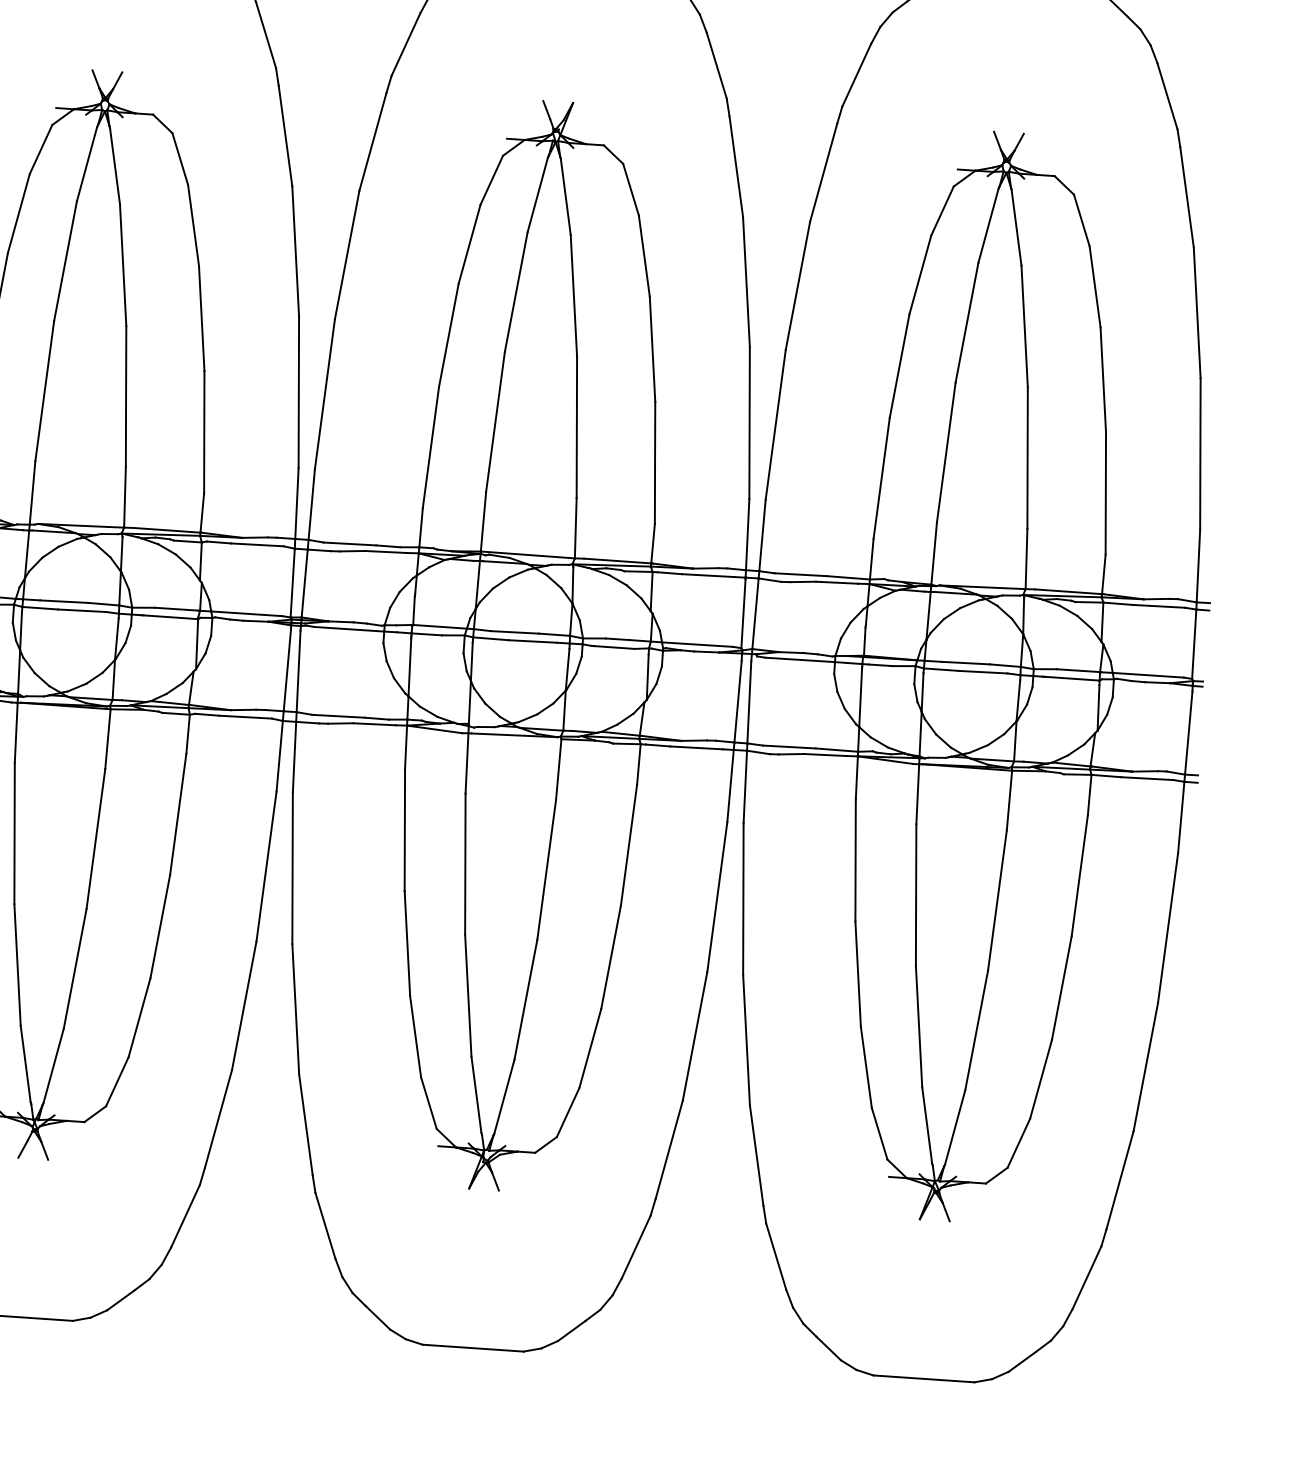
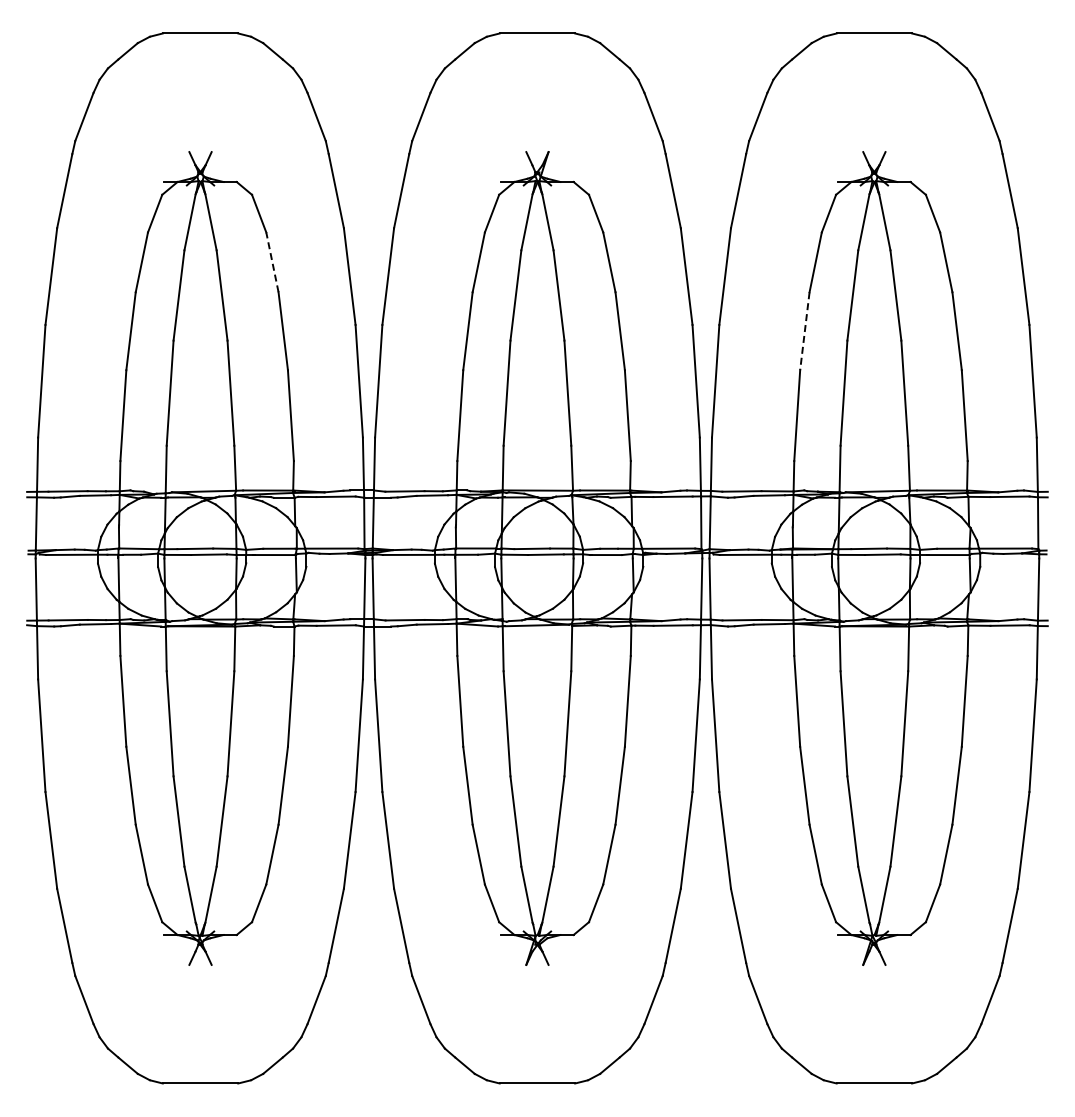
line: (193, 225) -> (272, 262), solid -> dashed
line: (899, 366) -> (804, 331), solid -> dashed

